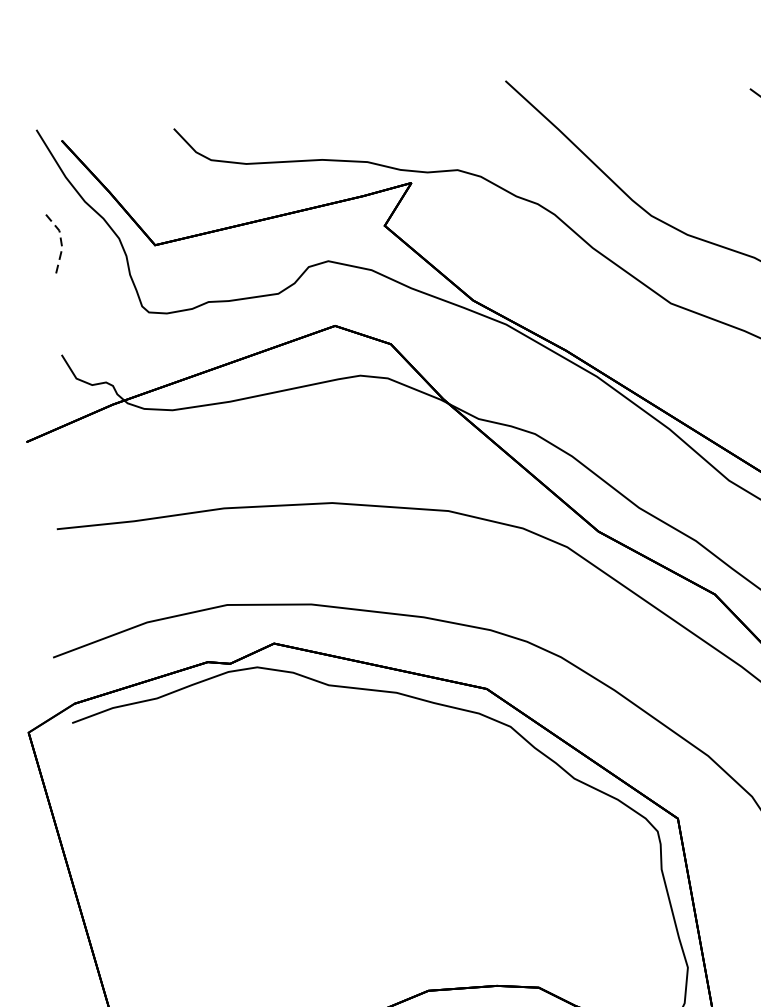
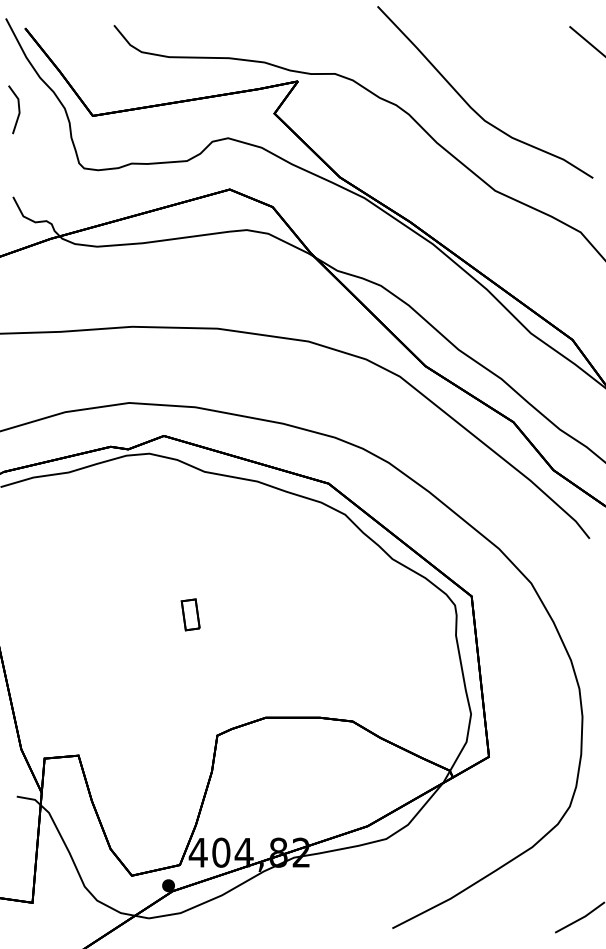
line: (61, 243) -> (19, 109), dashed -> solid
part: (323, 867) -> (190, 614), added

